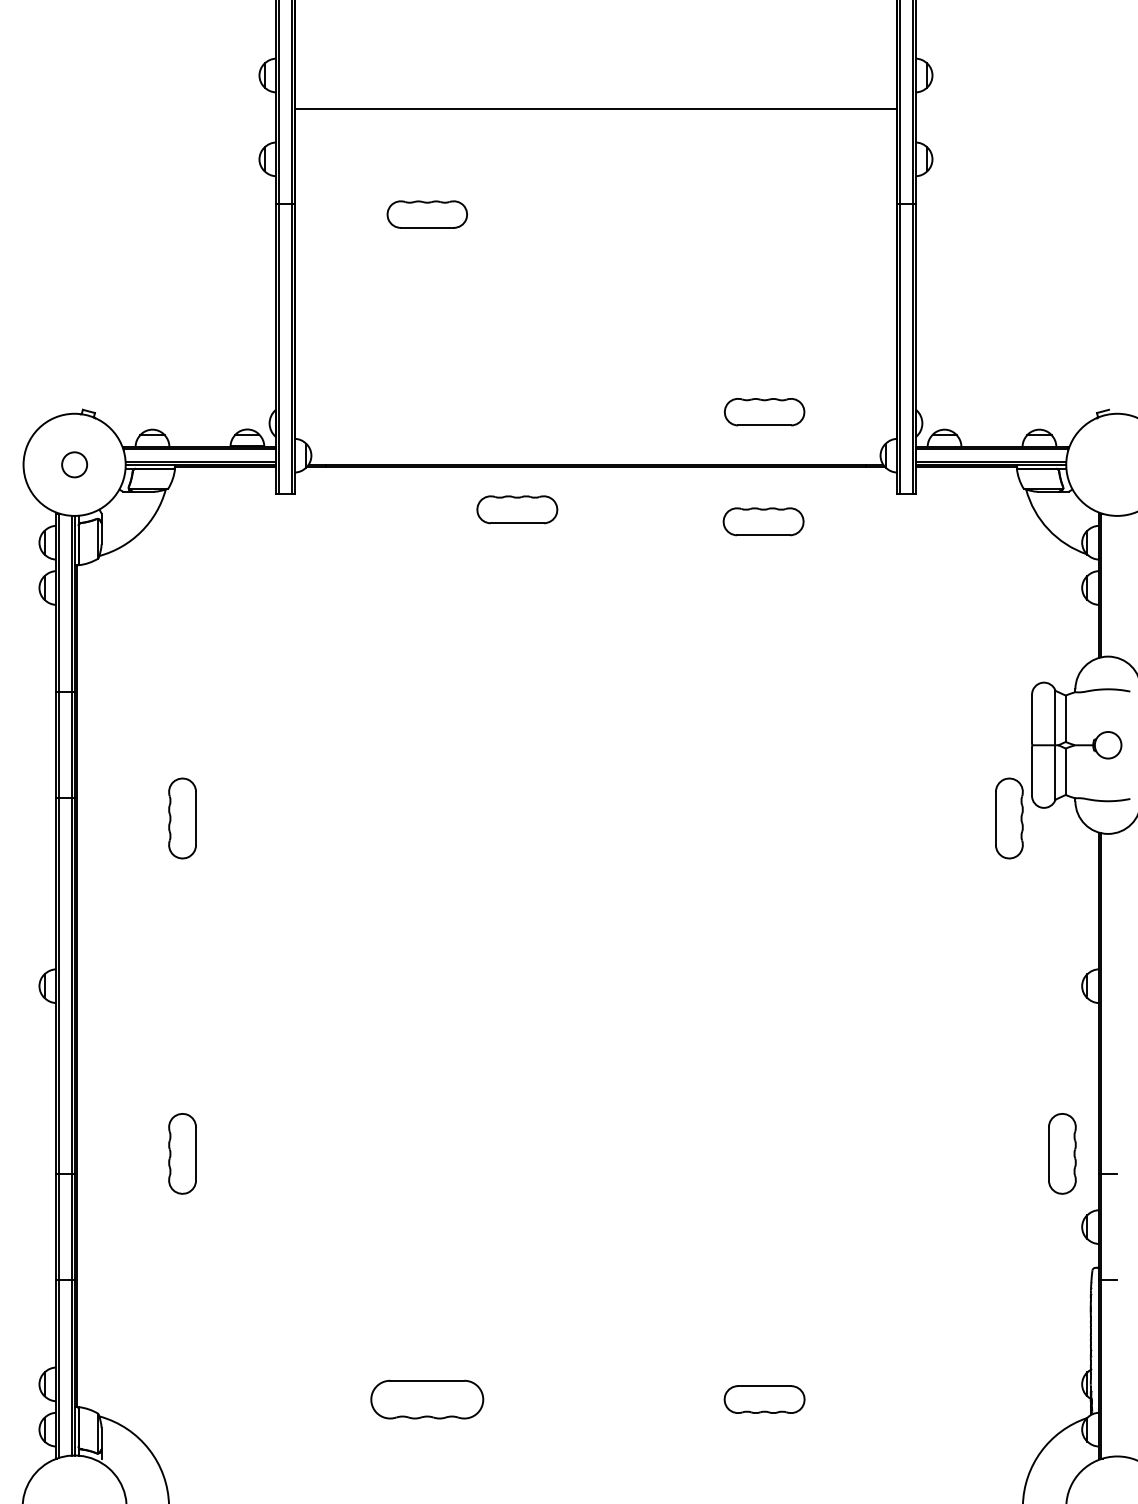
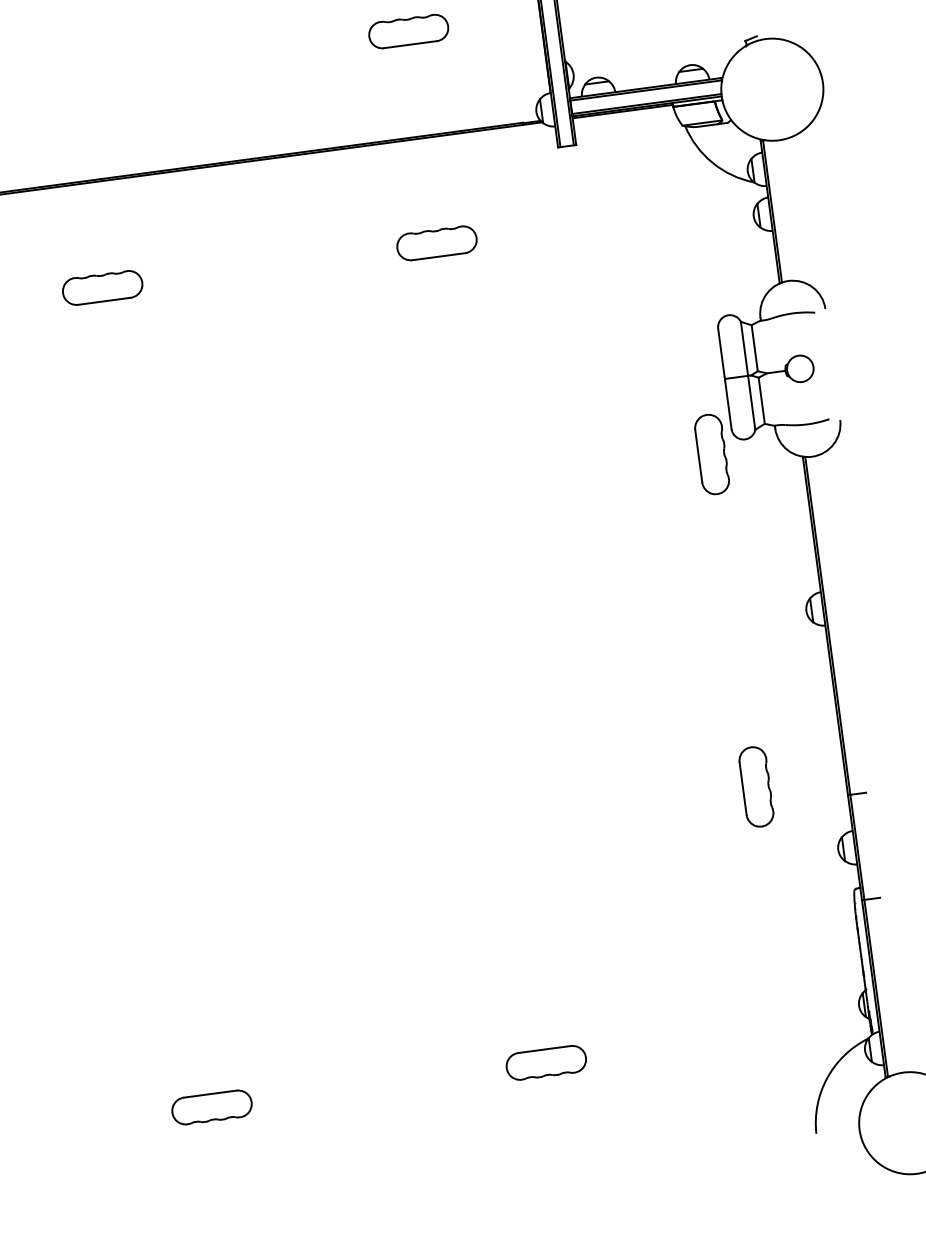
part: (764, 412) -> (408, 31), moved
part: (517, 509) -> (102, 287), moved
part: (763, 521) -> (436, 243), moved
part: (1062, 1153) -> (756, 786), moved
part: (427, 1399) -> (212, 1107), size x0.71

